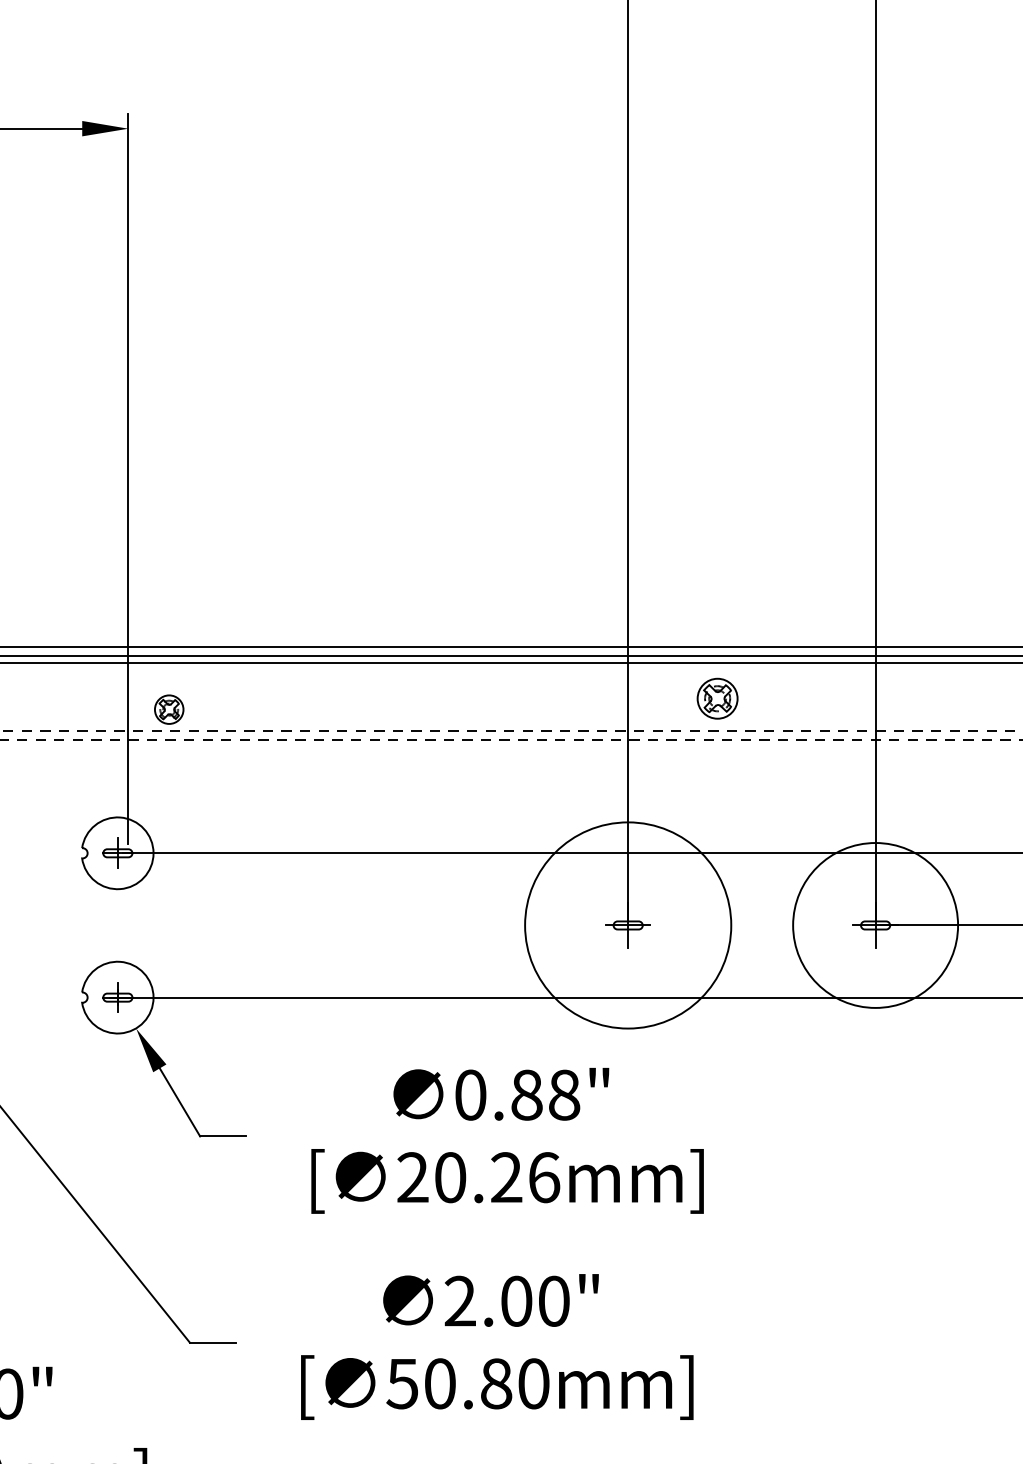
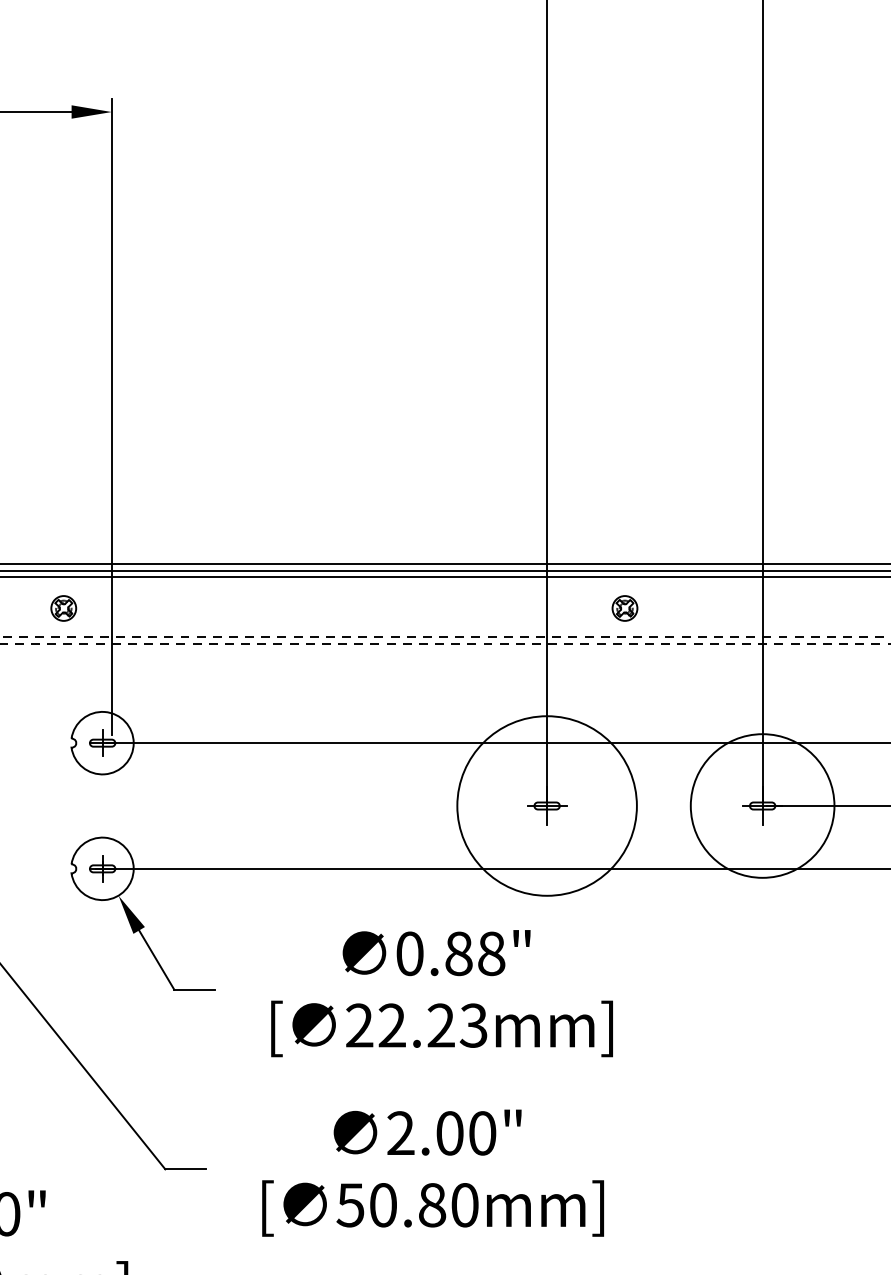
part: (717, 698) -> (624, 608), size x0.71
part: (169, 709) -> (64, 608), moved
text: (497, 1177) -> (433, 1025), 20.26mm] -> 22.23mm]

